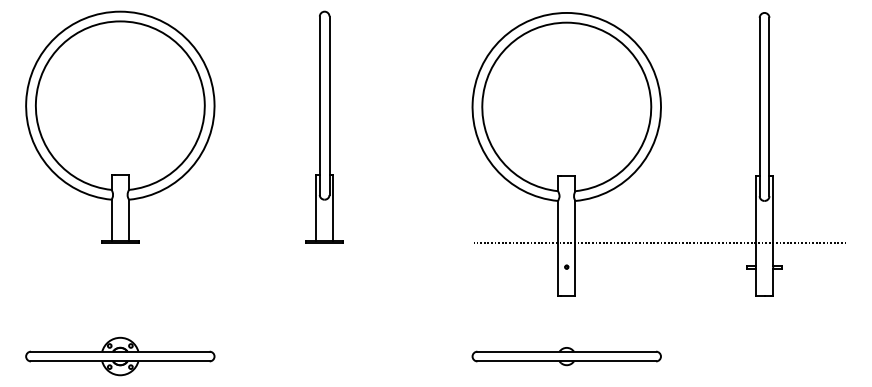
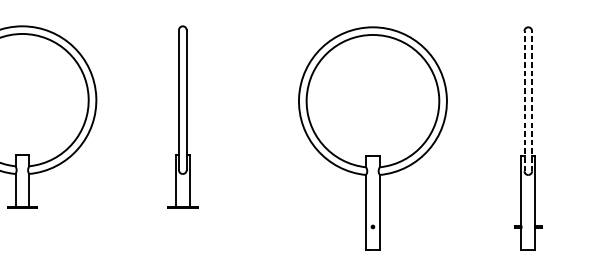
line: (759, 106) -> (524, 100), solid -> dashed
line: (769, 106) -> (532, 100), solid -> dashed
line: (660, 242) -> (446, 207), removed

